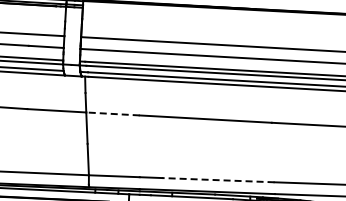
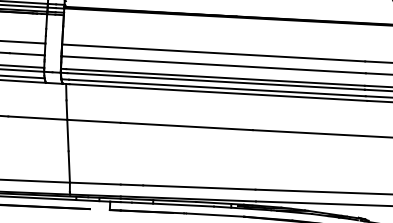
line: (113, 114) -> (94, 121), dashed -> solid
line: (217, 180) -> (198, 187), dashed -> solid

